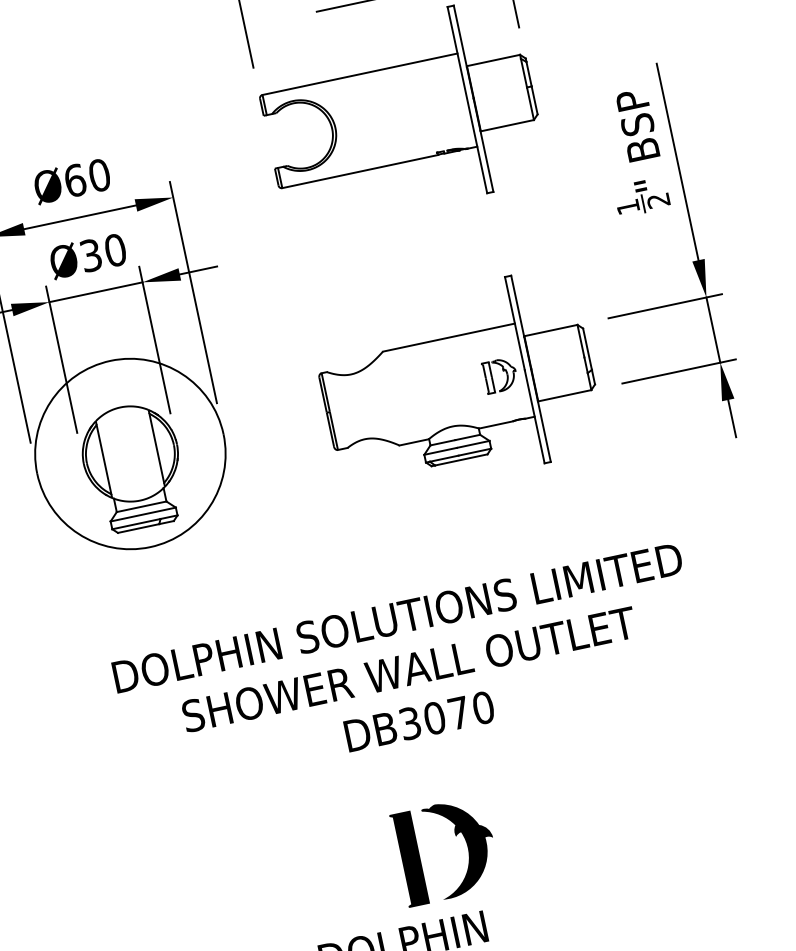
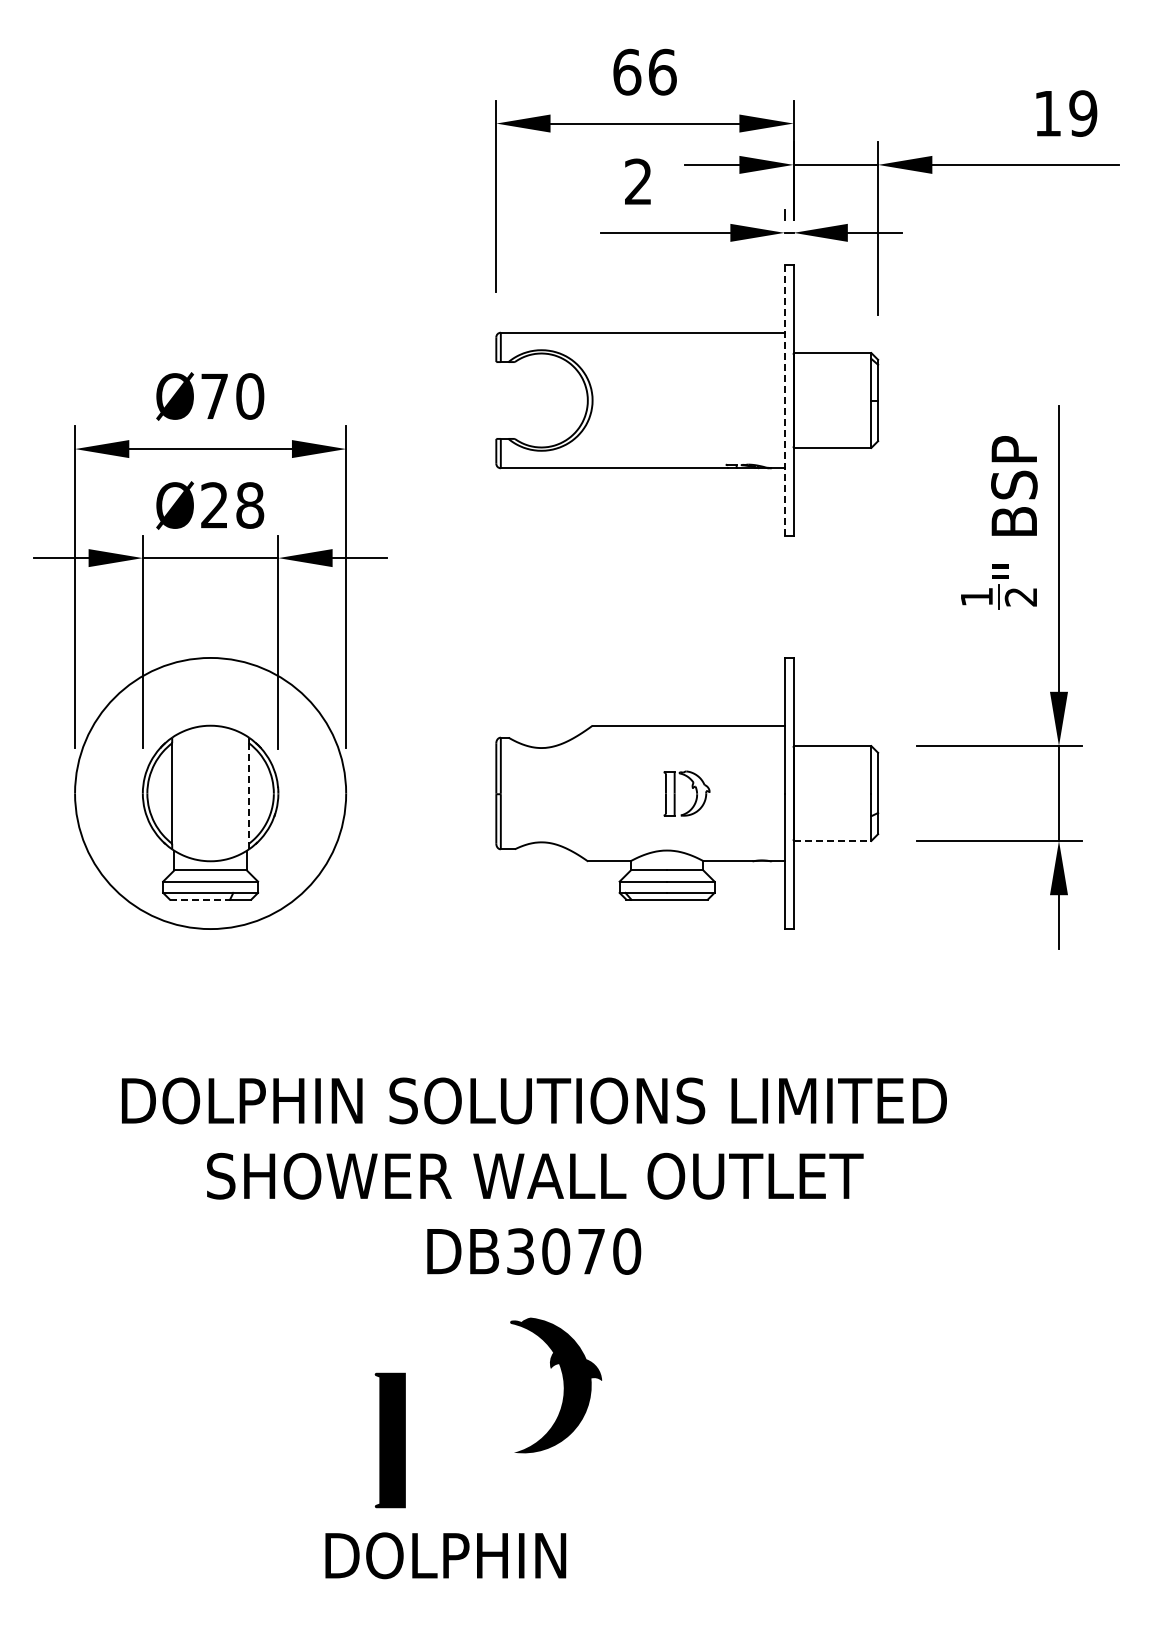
line: (467, 100) -> (784, 400), solid -> dashed
text: (75, 180) -> (214, 396), Ø60 -> Ø70
text: (103, 252) -> (232, 505), Ø30 -> Ø28
part: (502, 370) -> (691, 787), moved
line: (564, 395) -> (832, 840), solid -> dashed
line: (157, 448) -> (249, 793), solid -> dashed
line: (138, 528) -> (200, 899), solid -> dashed
part: (467, 846) -> (563, 1385), moved
part: (408, 859) -> (389, 1440), moved

